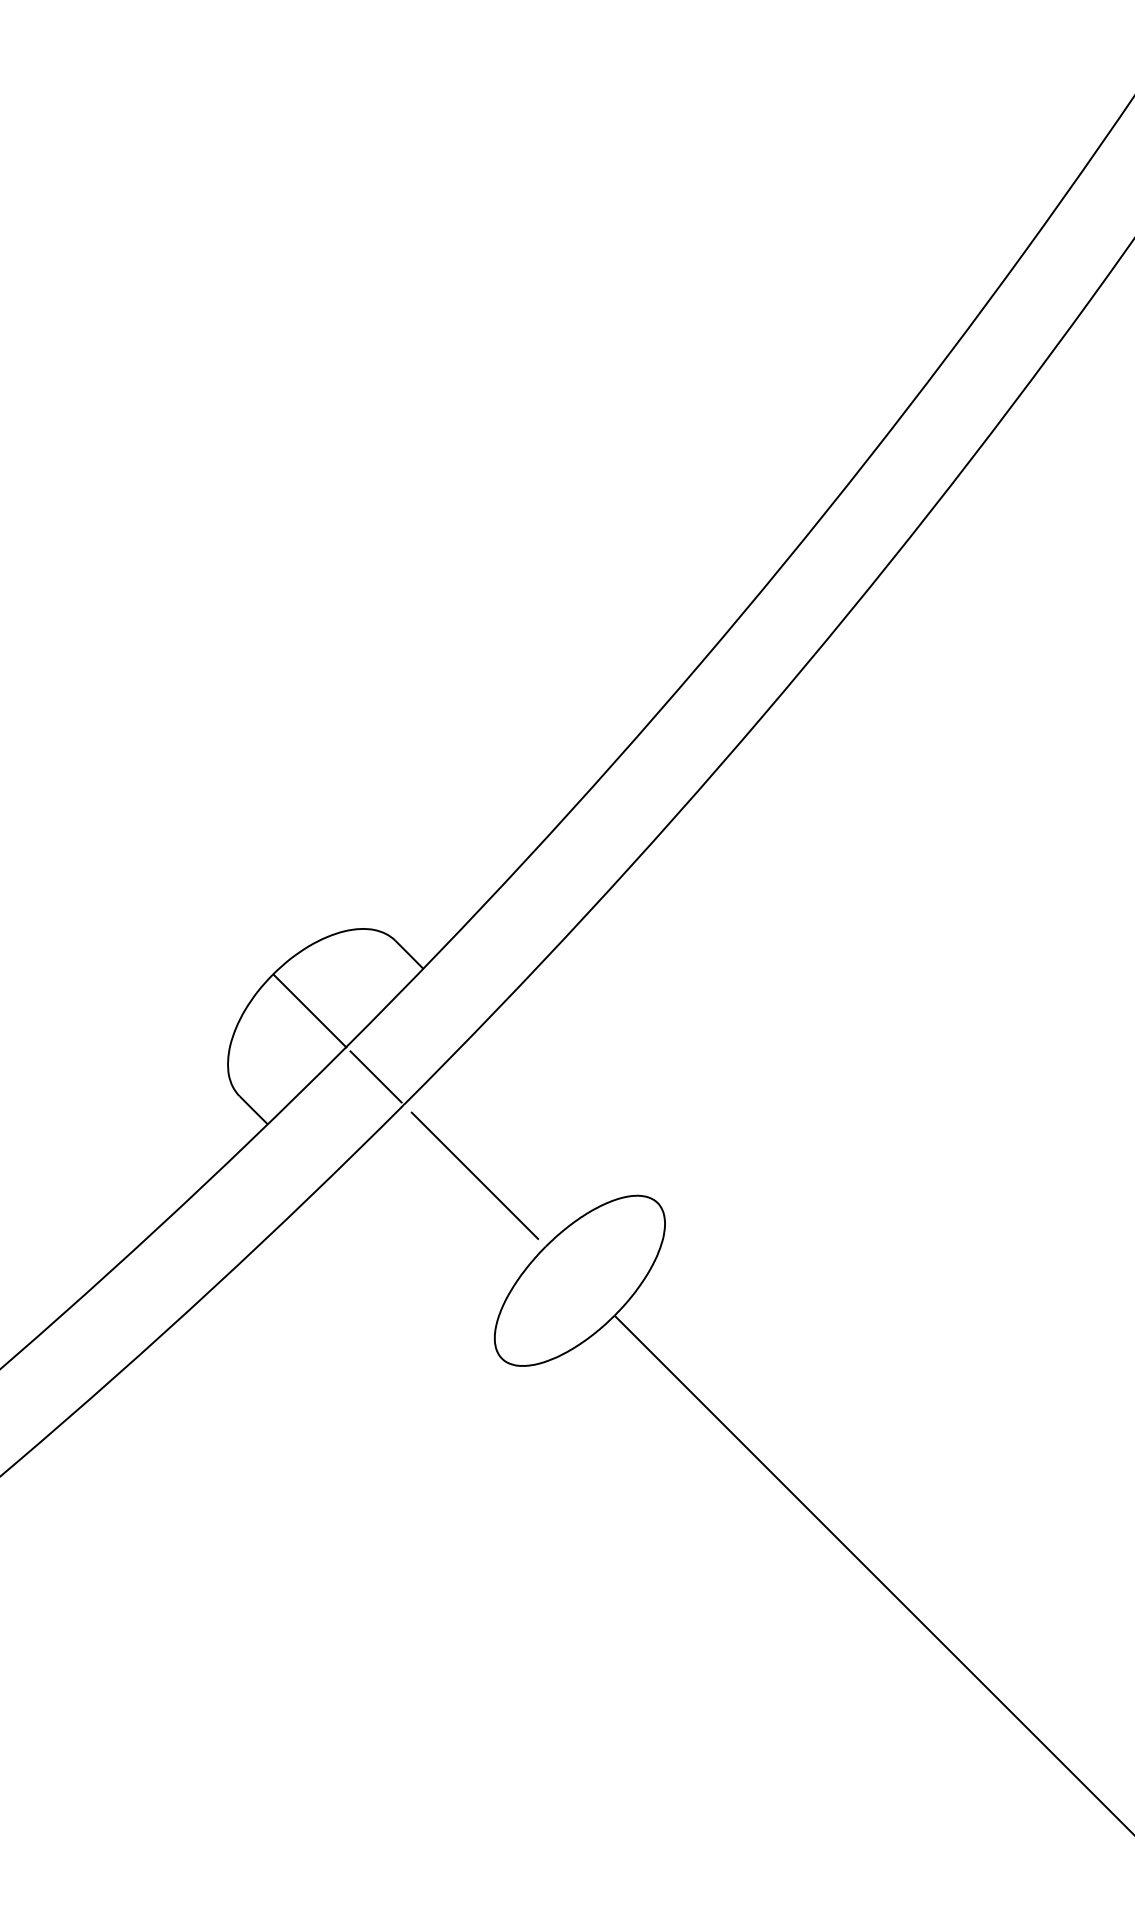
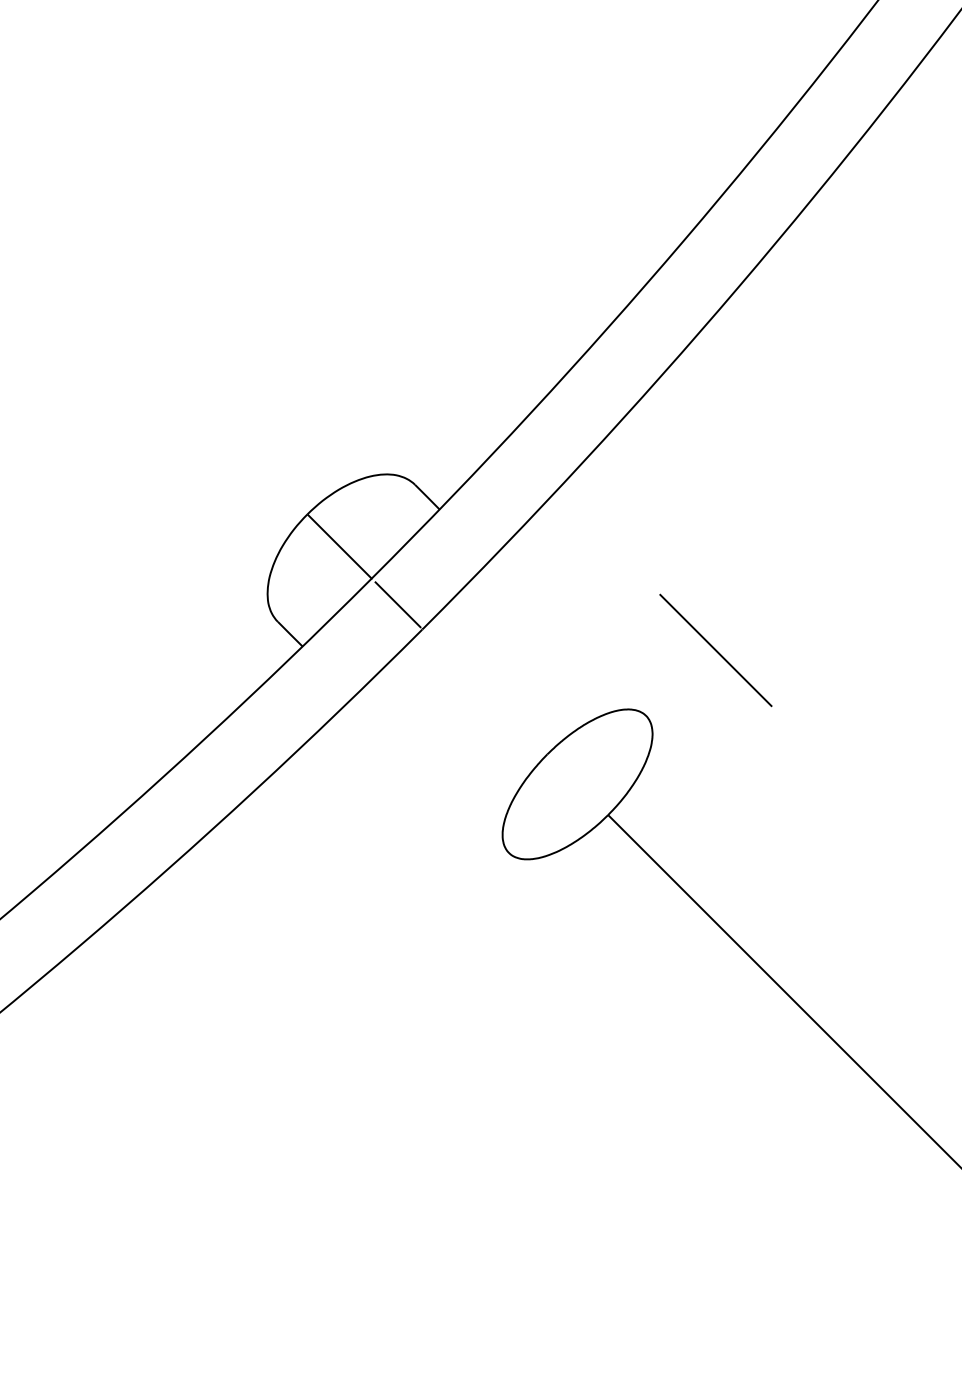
line: (474, 1175) -> (715, 650), moved

